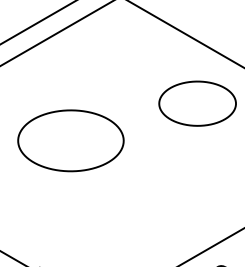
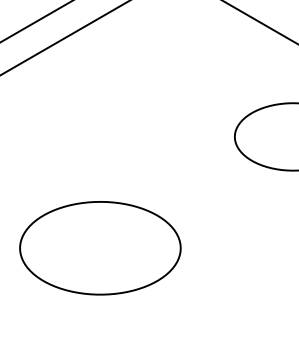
part: (70, 140) -> (99, 247), moved

